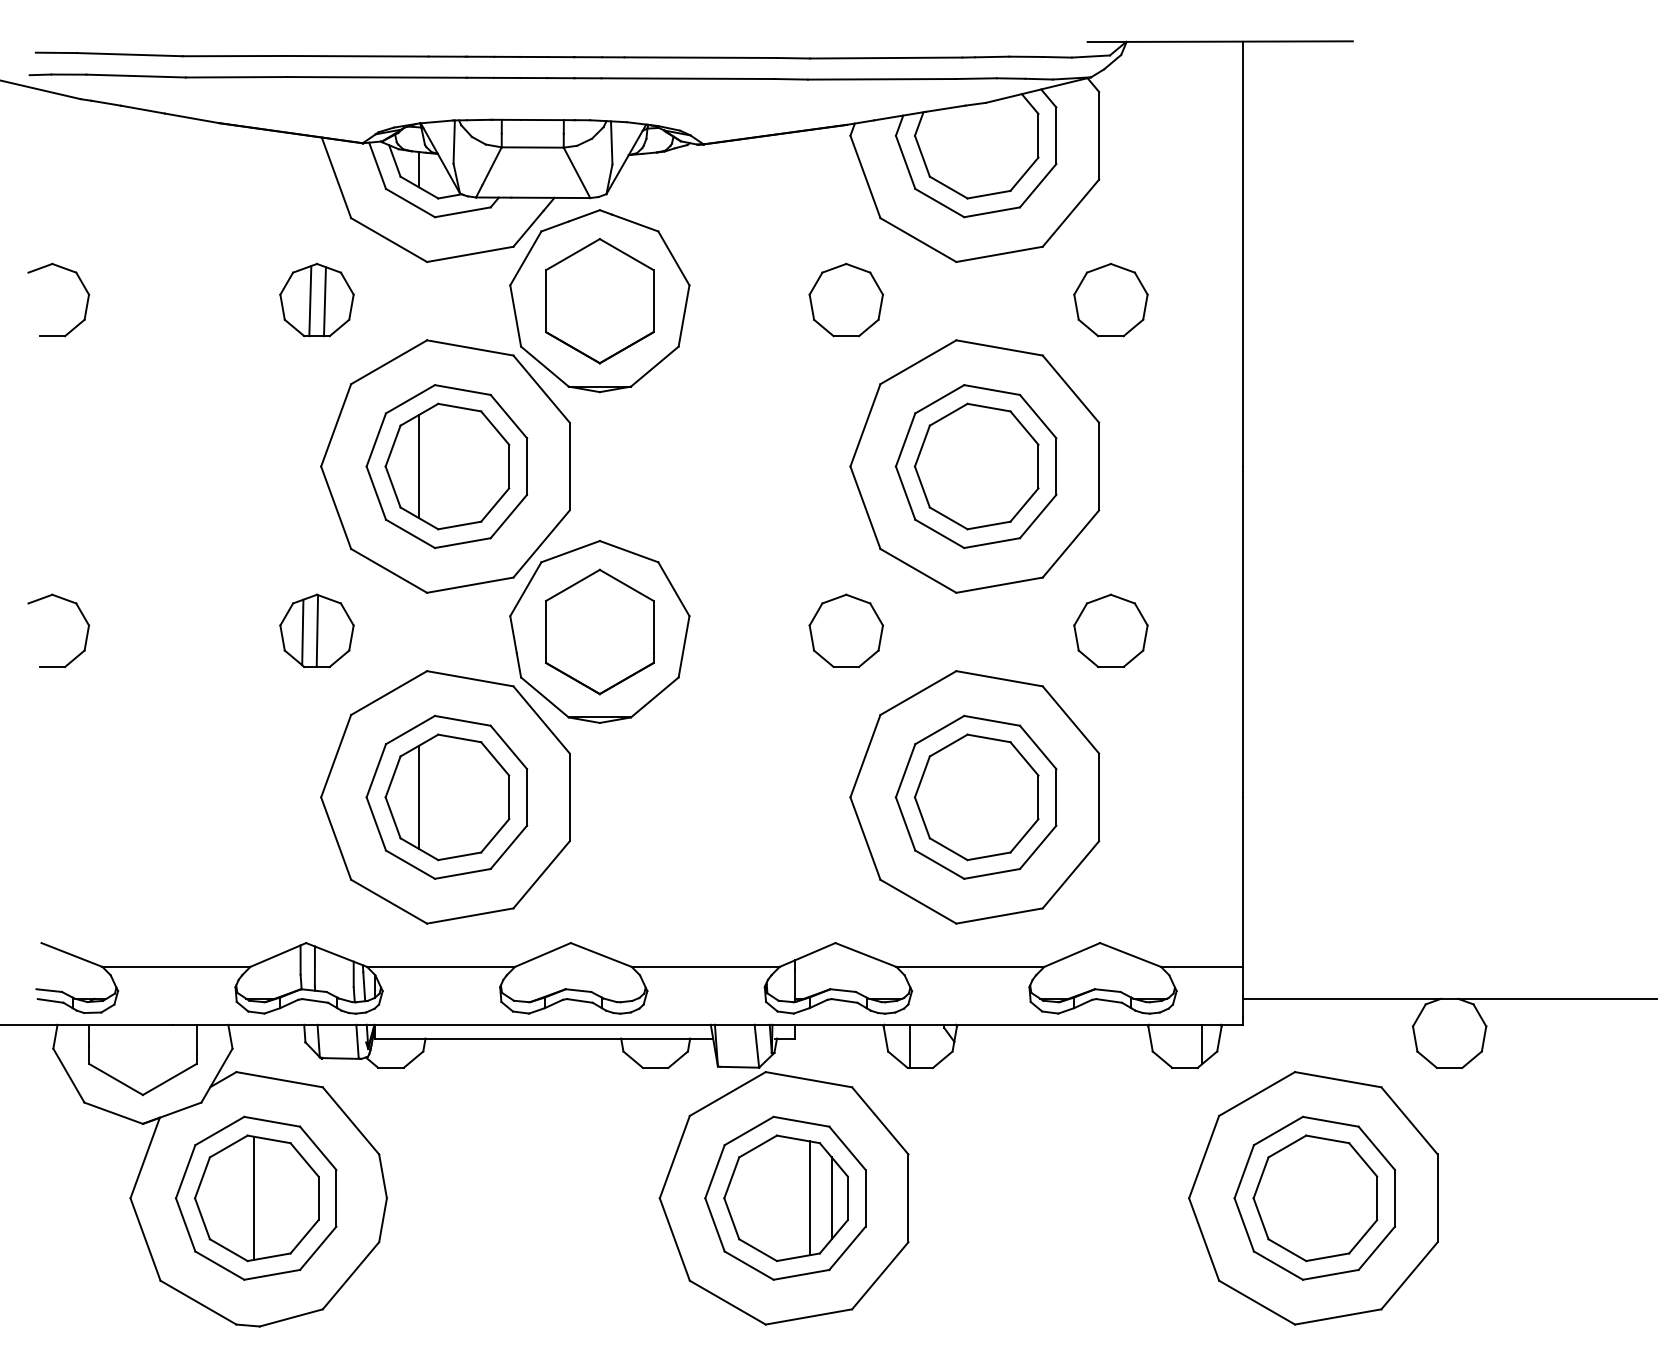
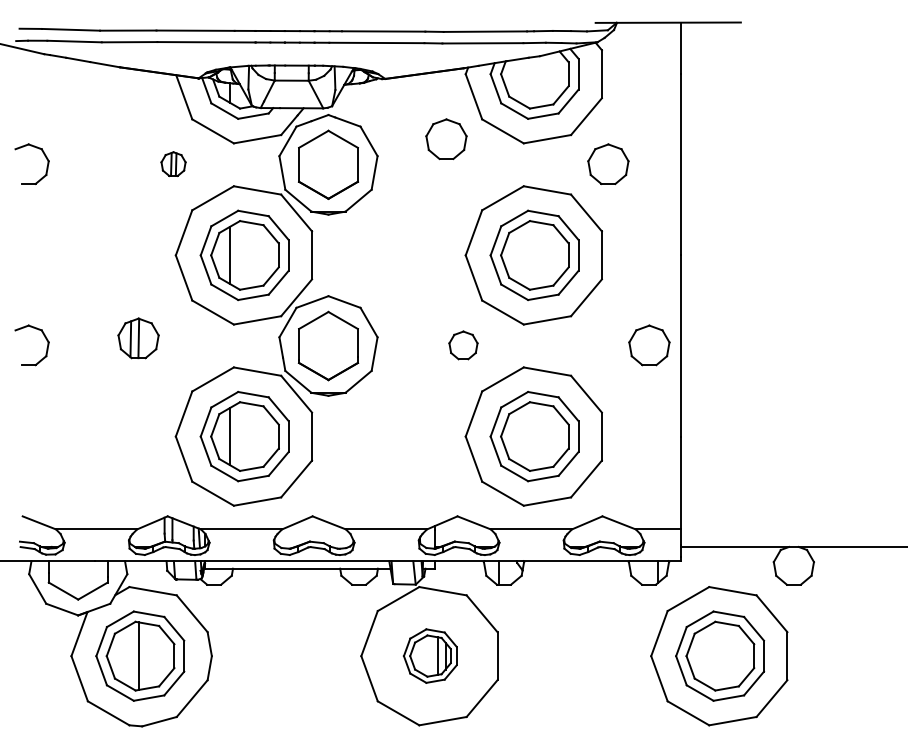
part: (316, 298) -> (173, 163), size x0.6
part: (846, 298) -> (446, 138), moved
part: (316, 631) -> (138, 338), moved
part: (846, 631) -> (463, 345), size x0.7
part: (1111, 631) -> (649, 345), moved
part: (786, 1197) -> (430, 655), size x0.6

